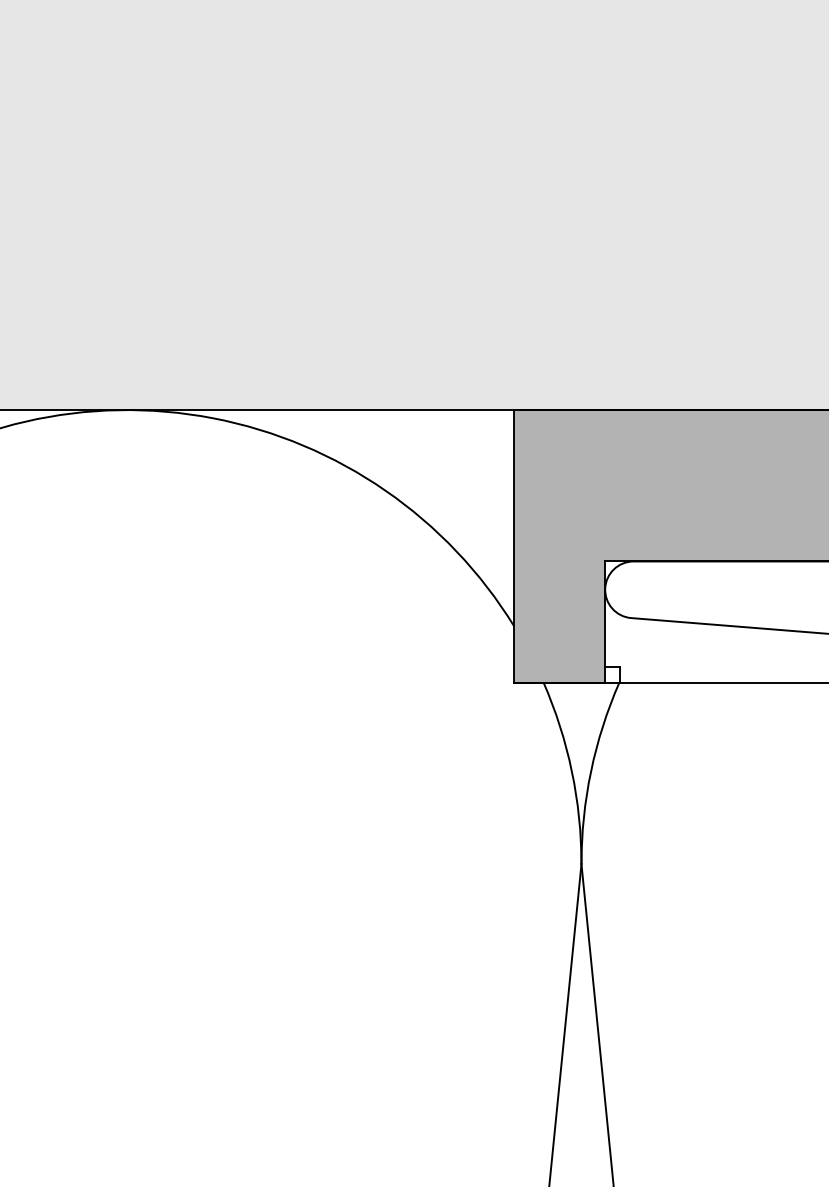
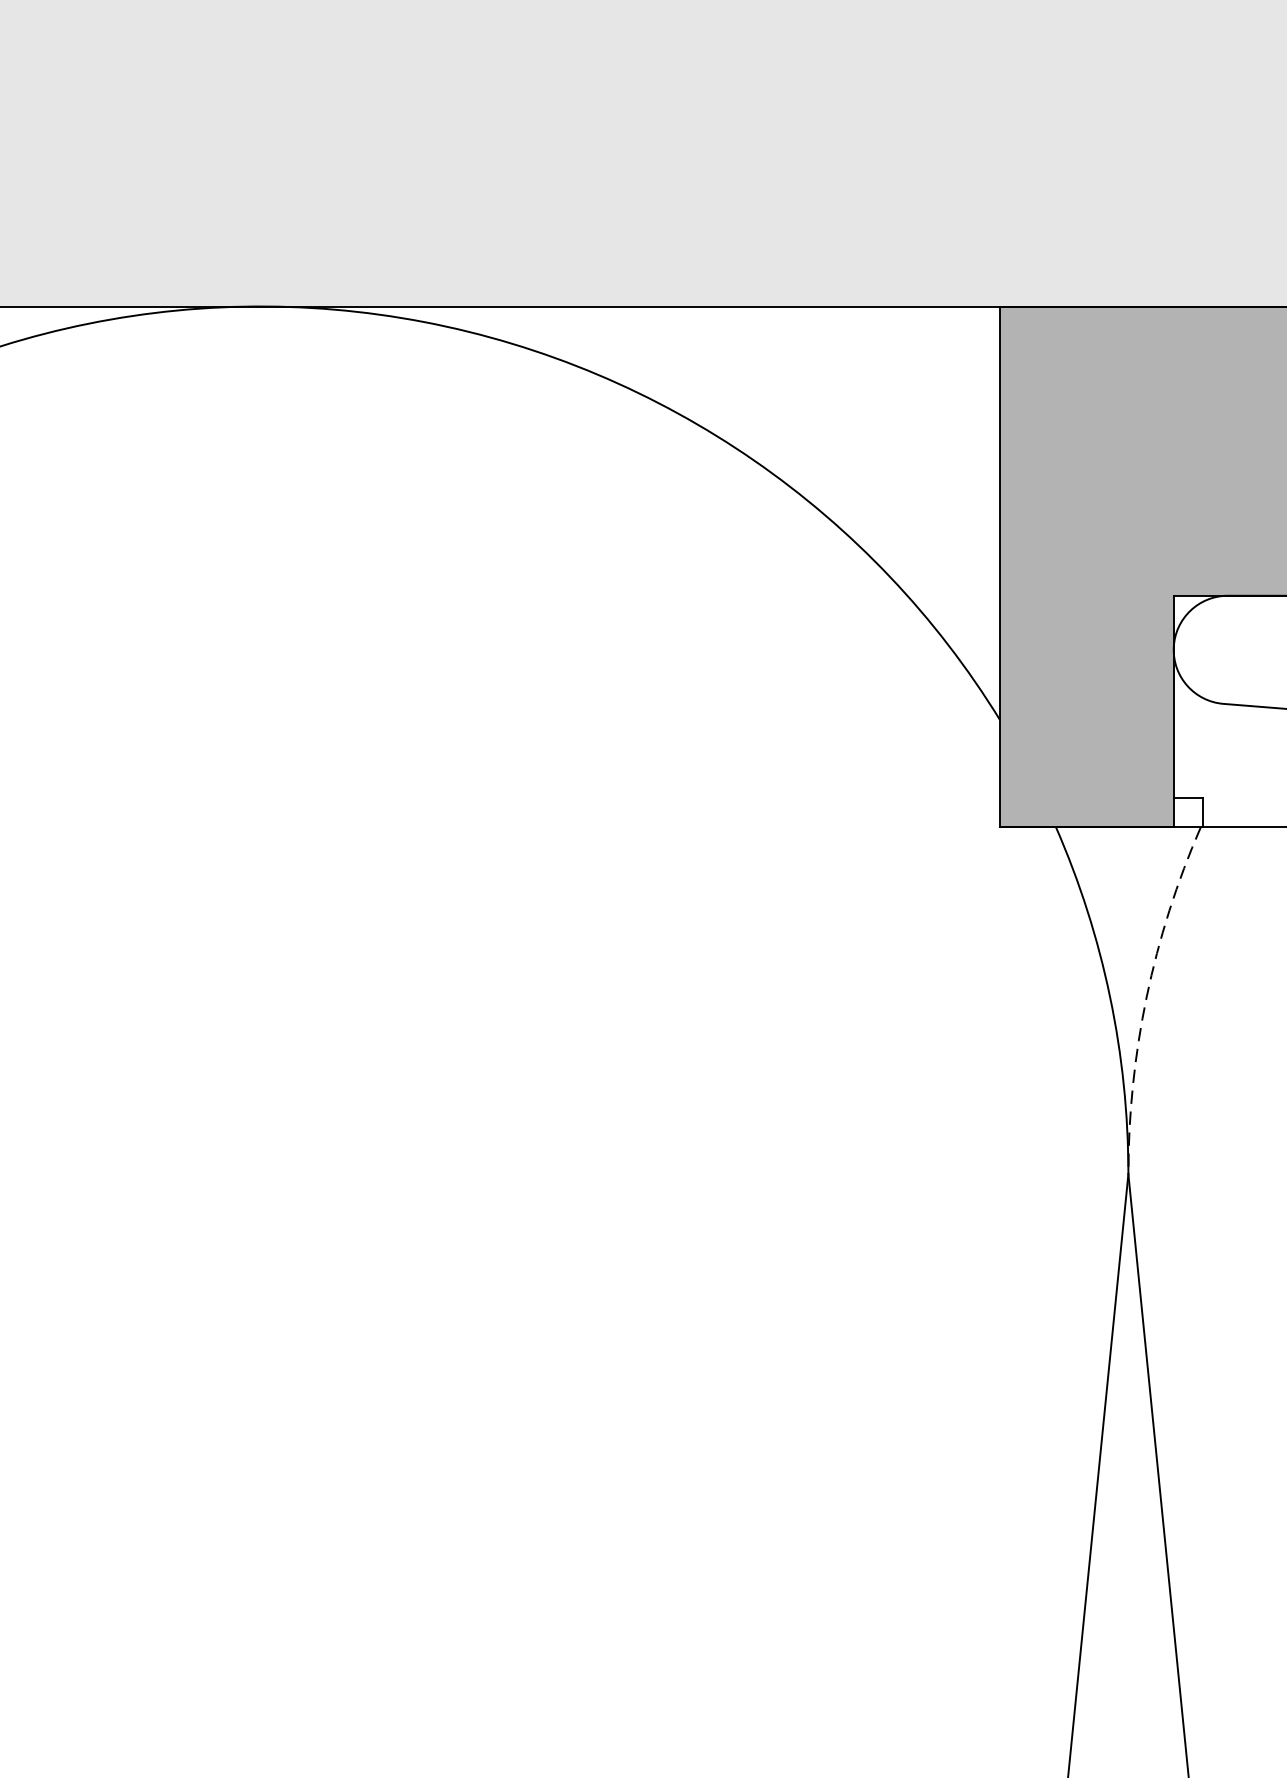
arc: (591, 771) -> (1147, 997), solid -> dashed

